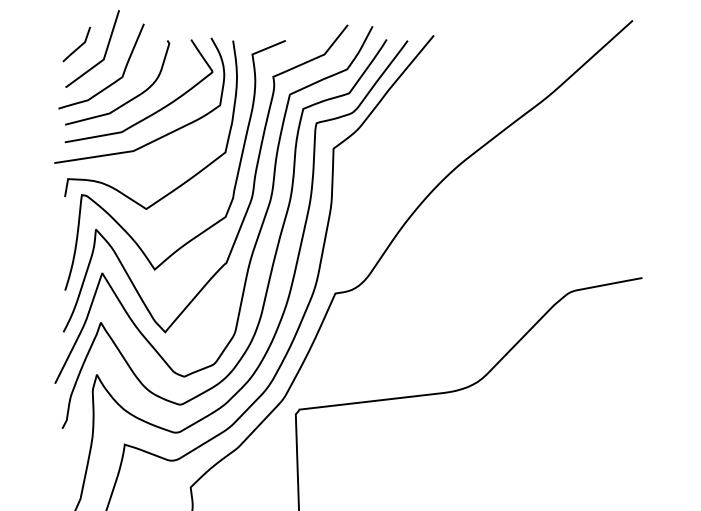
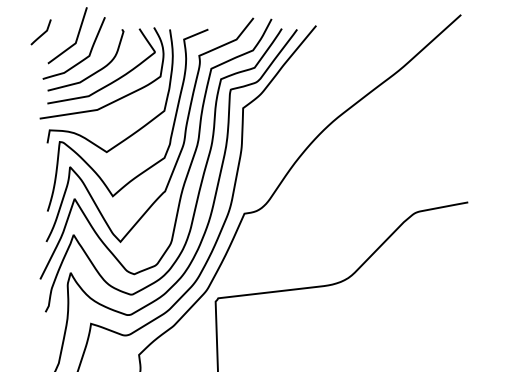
line: (78, 46) -> (42, 33), moved

